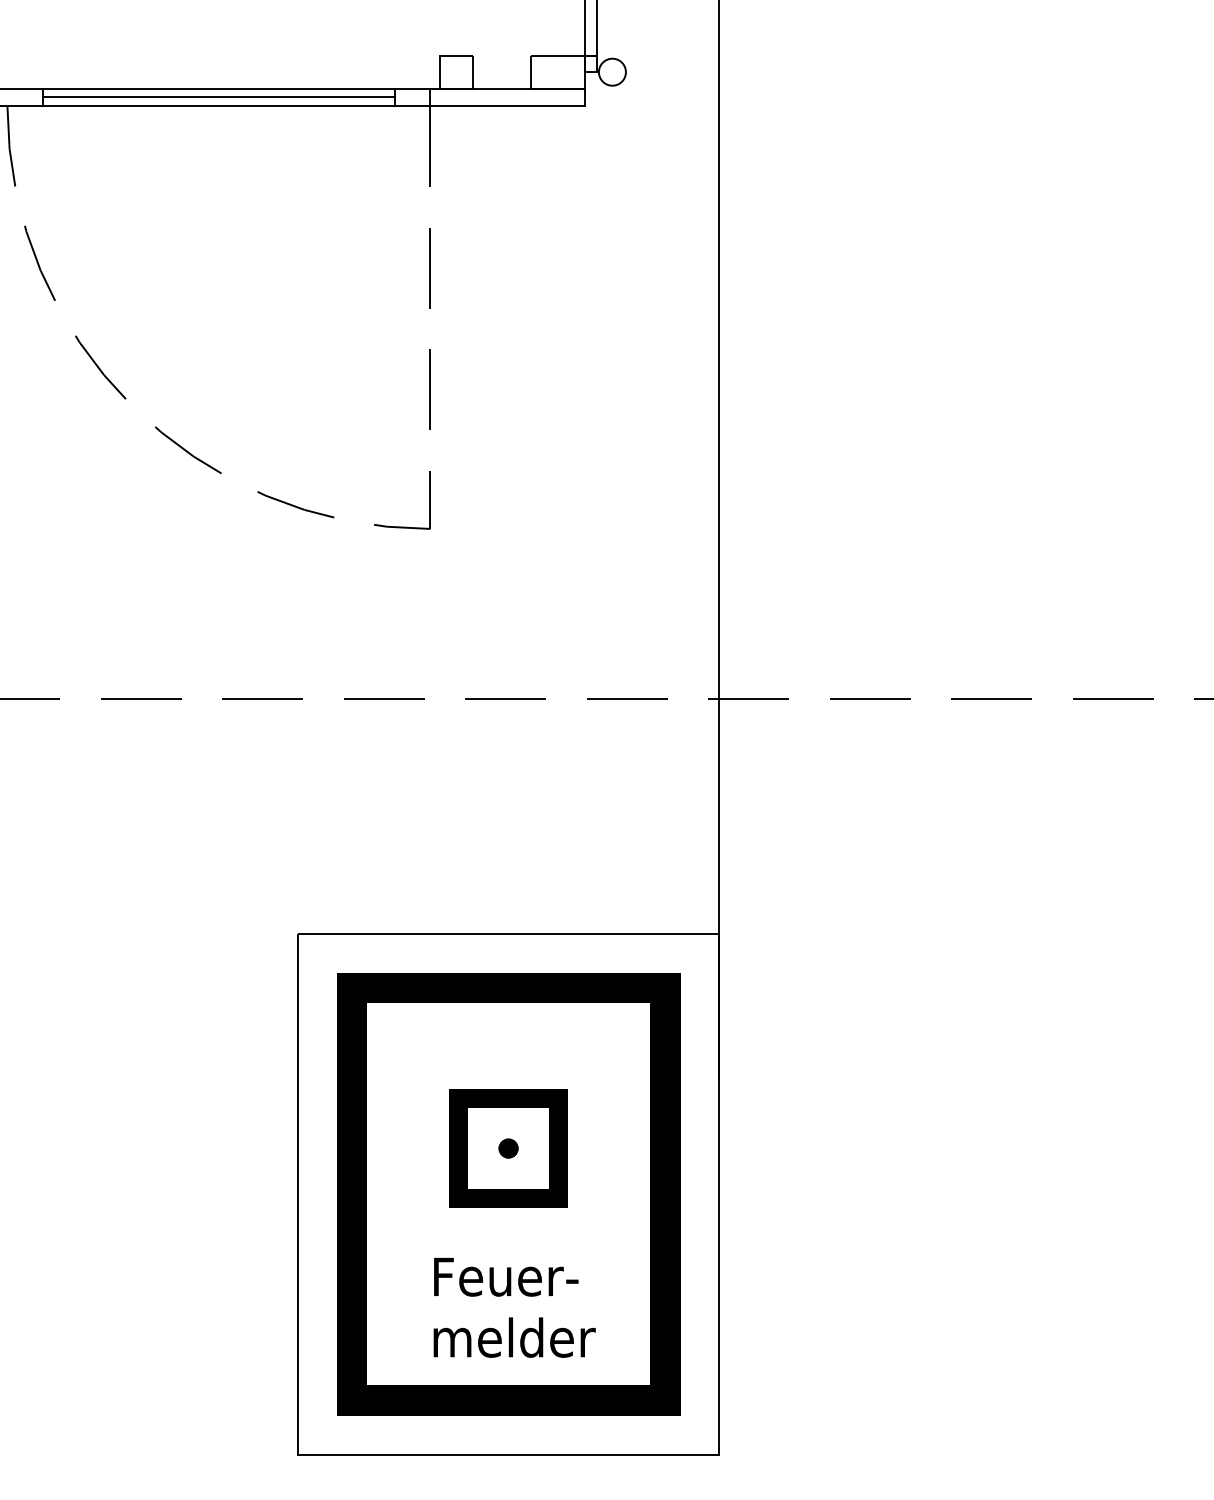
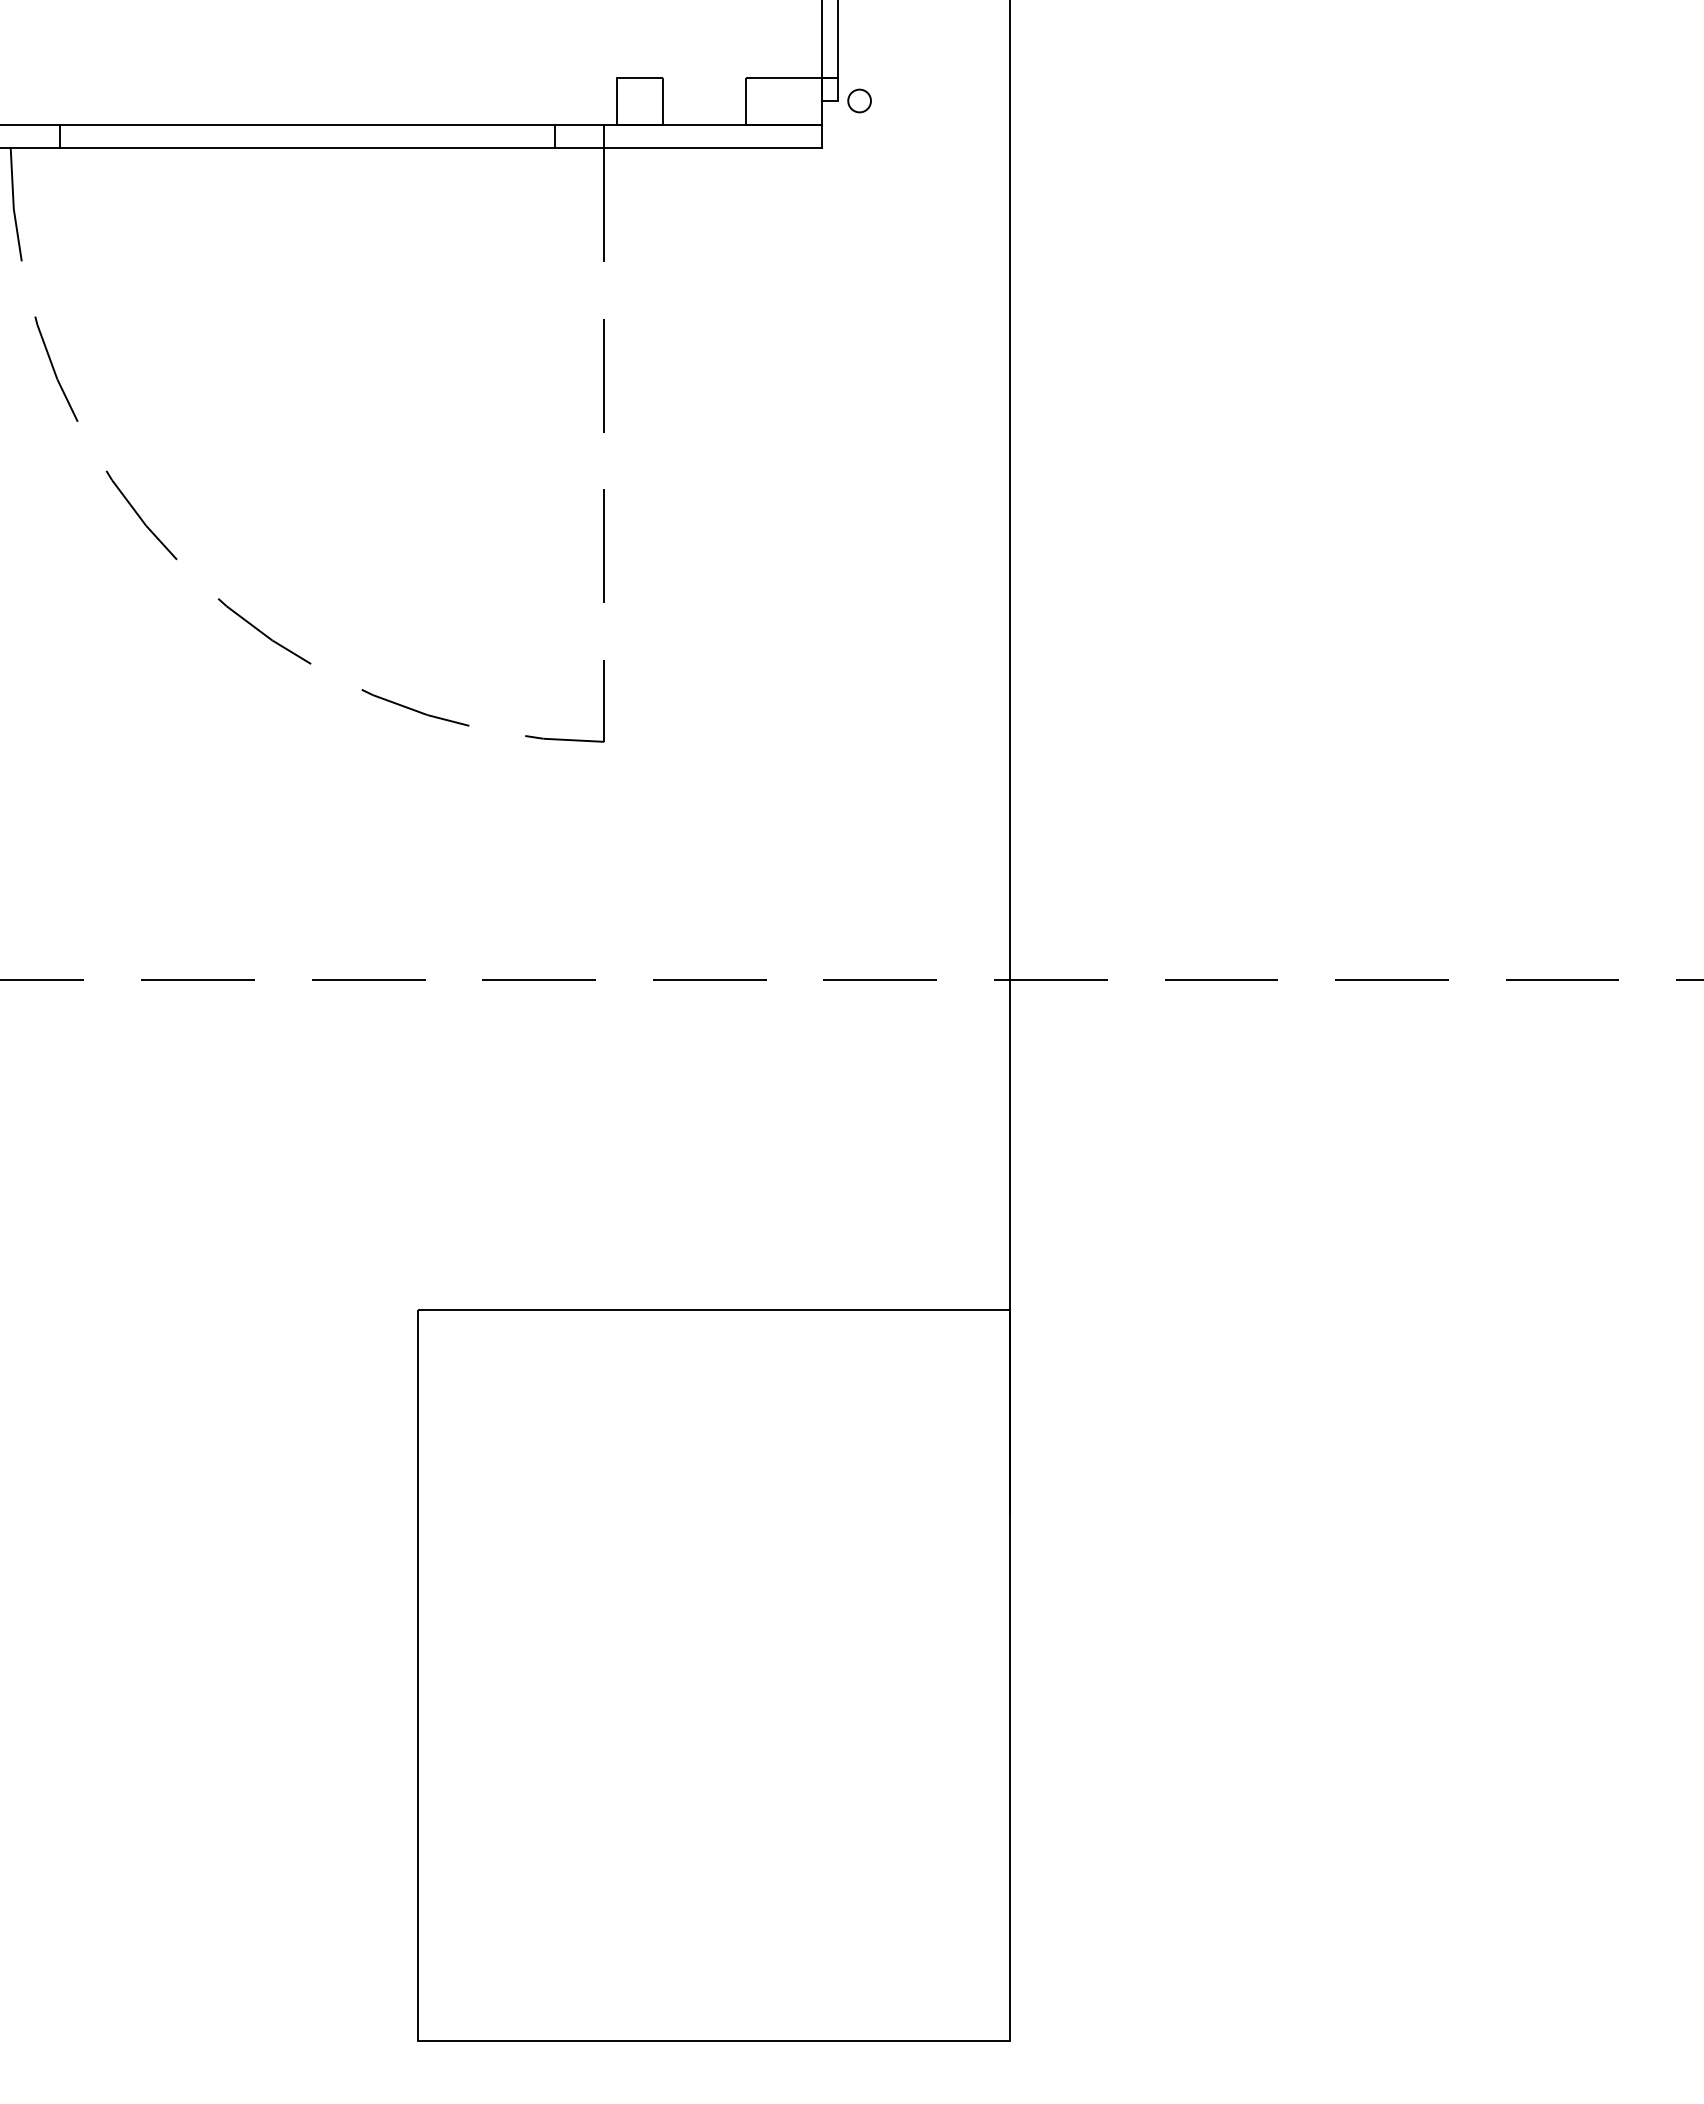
circle: (612, 71) -> (859, 100), size x0.6
line: (218, 97) -> (307, 136), removed
part: (508, 1194) -> (713, 1675), removed

